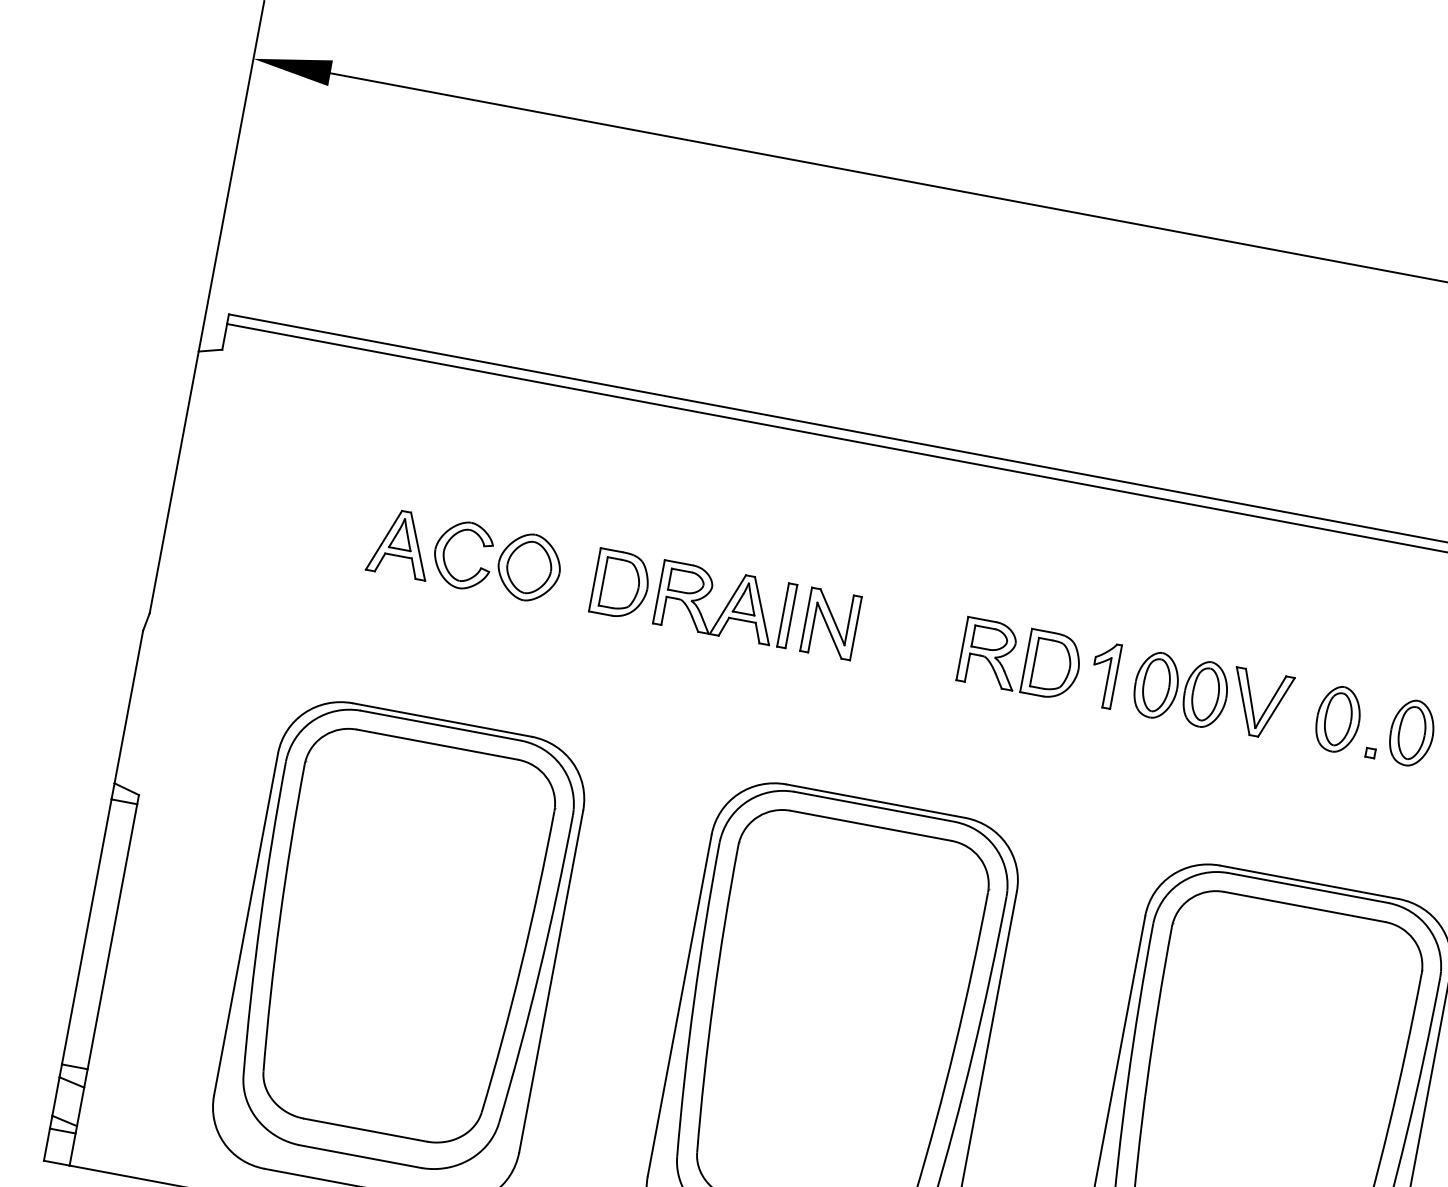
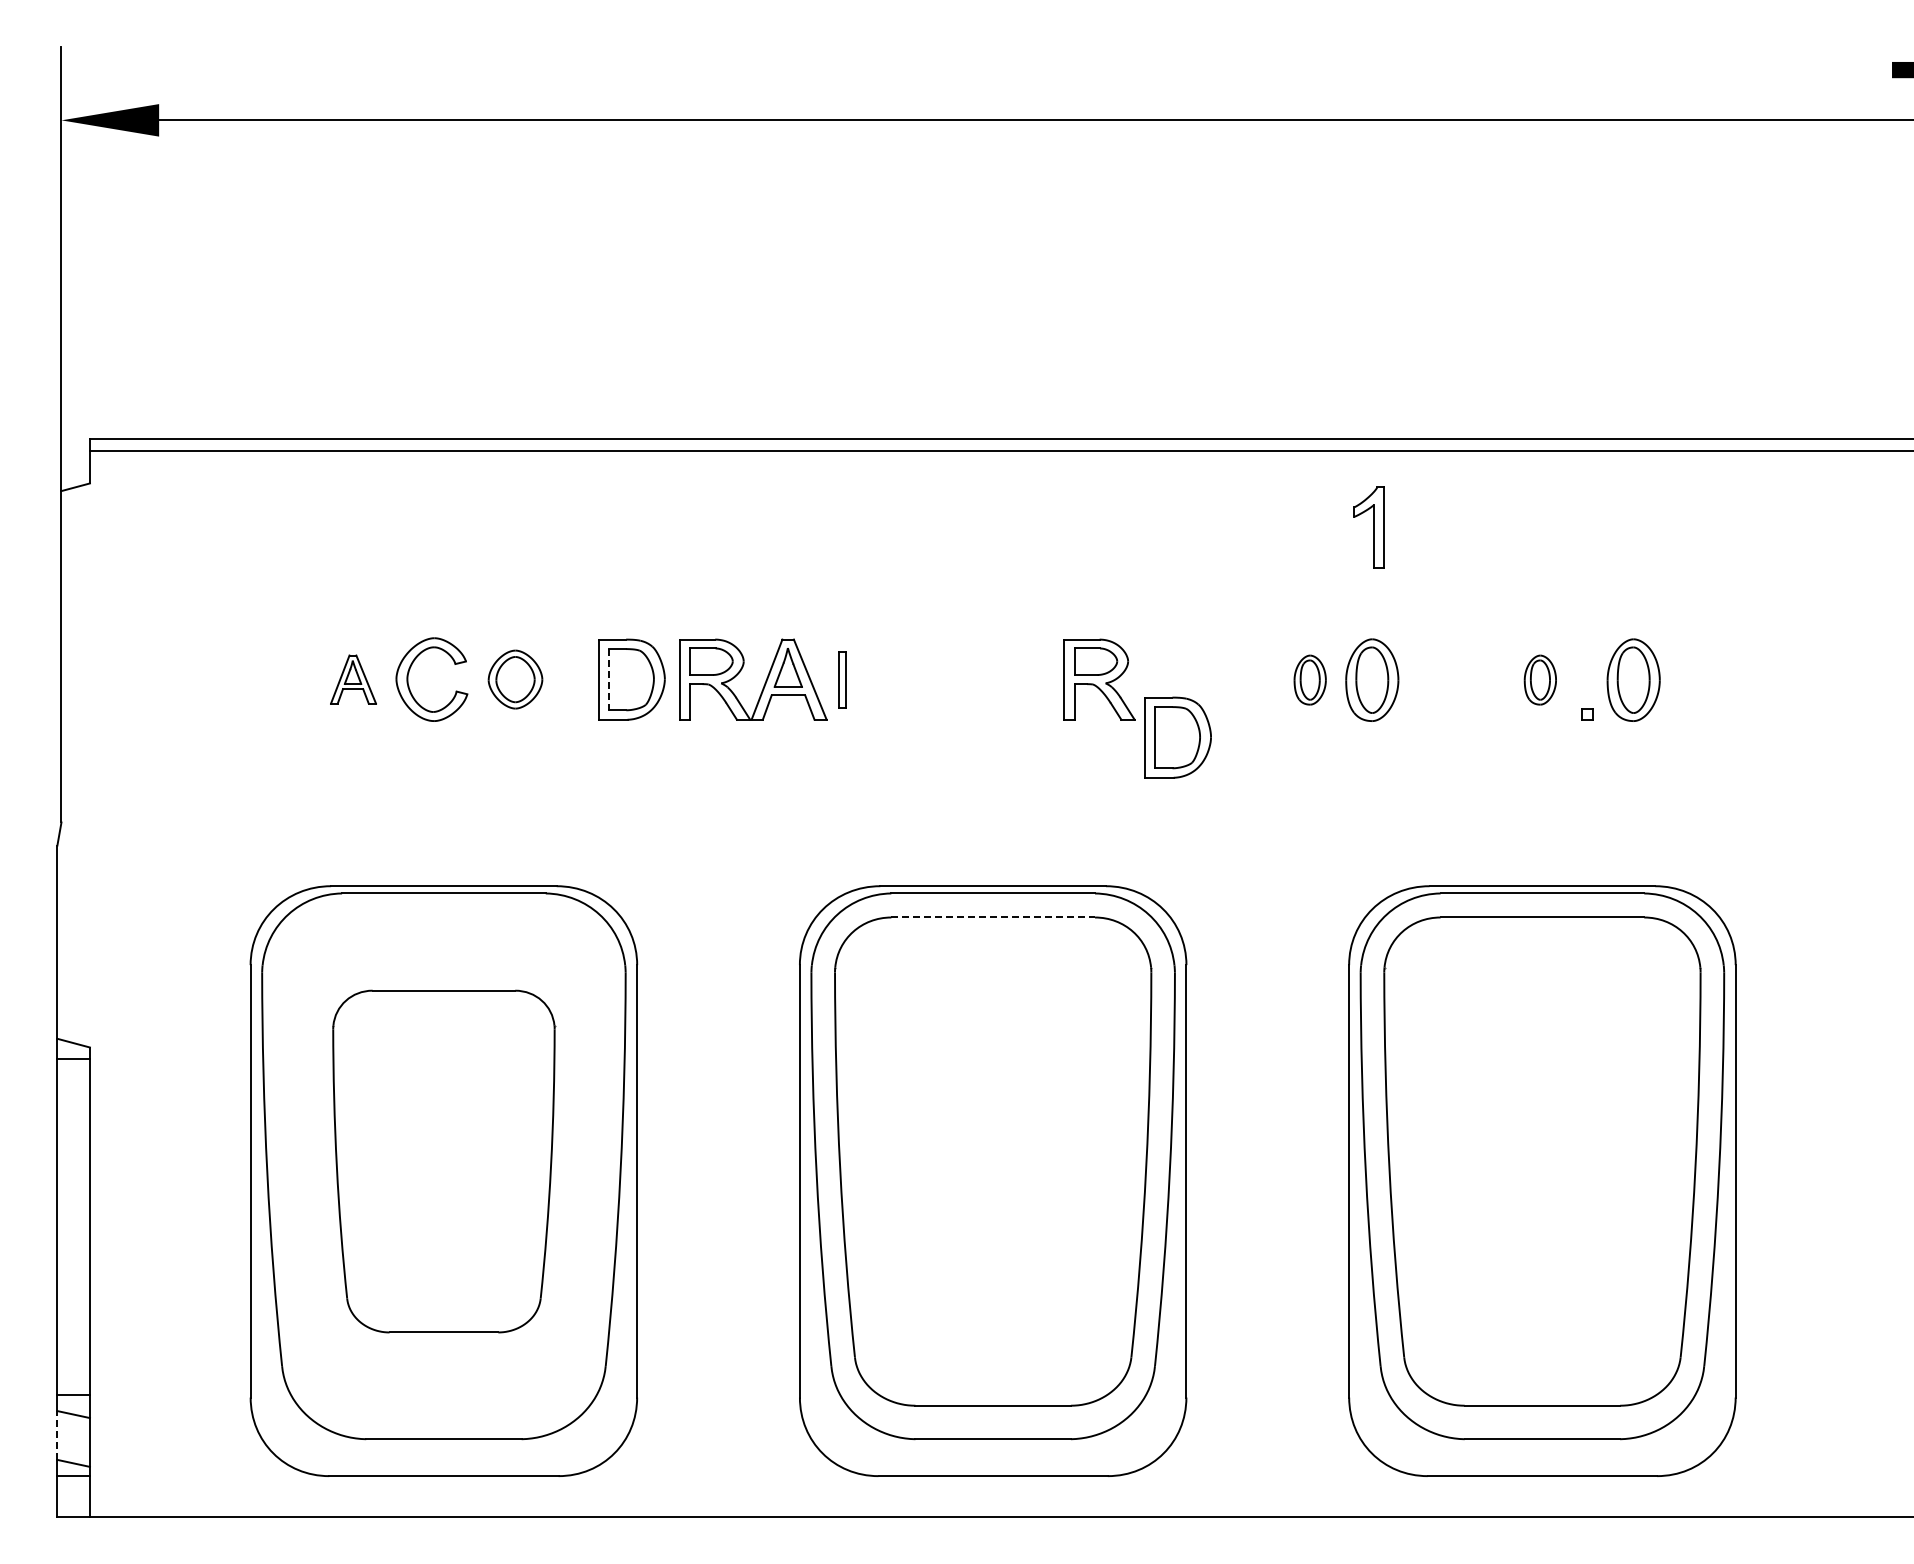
part: (401, 543) -> (353, 679), size x0.6
part: (529, 567) -> (515, 679), size x0.7
line: (603, 581) -> (609, 679), solid -> dashed
part: (787, 615) -> (842, 679), size x0.7
part: (830, 623) -> (897, 679), removed
part: (1051, 665) -> (1177, 737), moved
part: (1104, 674) -> (1368, 527), moved
part: (1156, 684) -> (1310, 679), size x0.6
part: (1252, 705) -> (1432, 682), removed
part: (1338, 718) -> (1540, 679), size x0.6
line: (871, 825) -> (993, 917), solid -> dashed
part: (401, 937) -> (443, 1161), size x0.7
line: (56, 1095) -> (57, 1434), solid -> dashed

